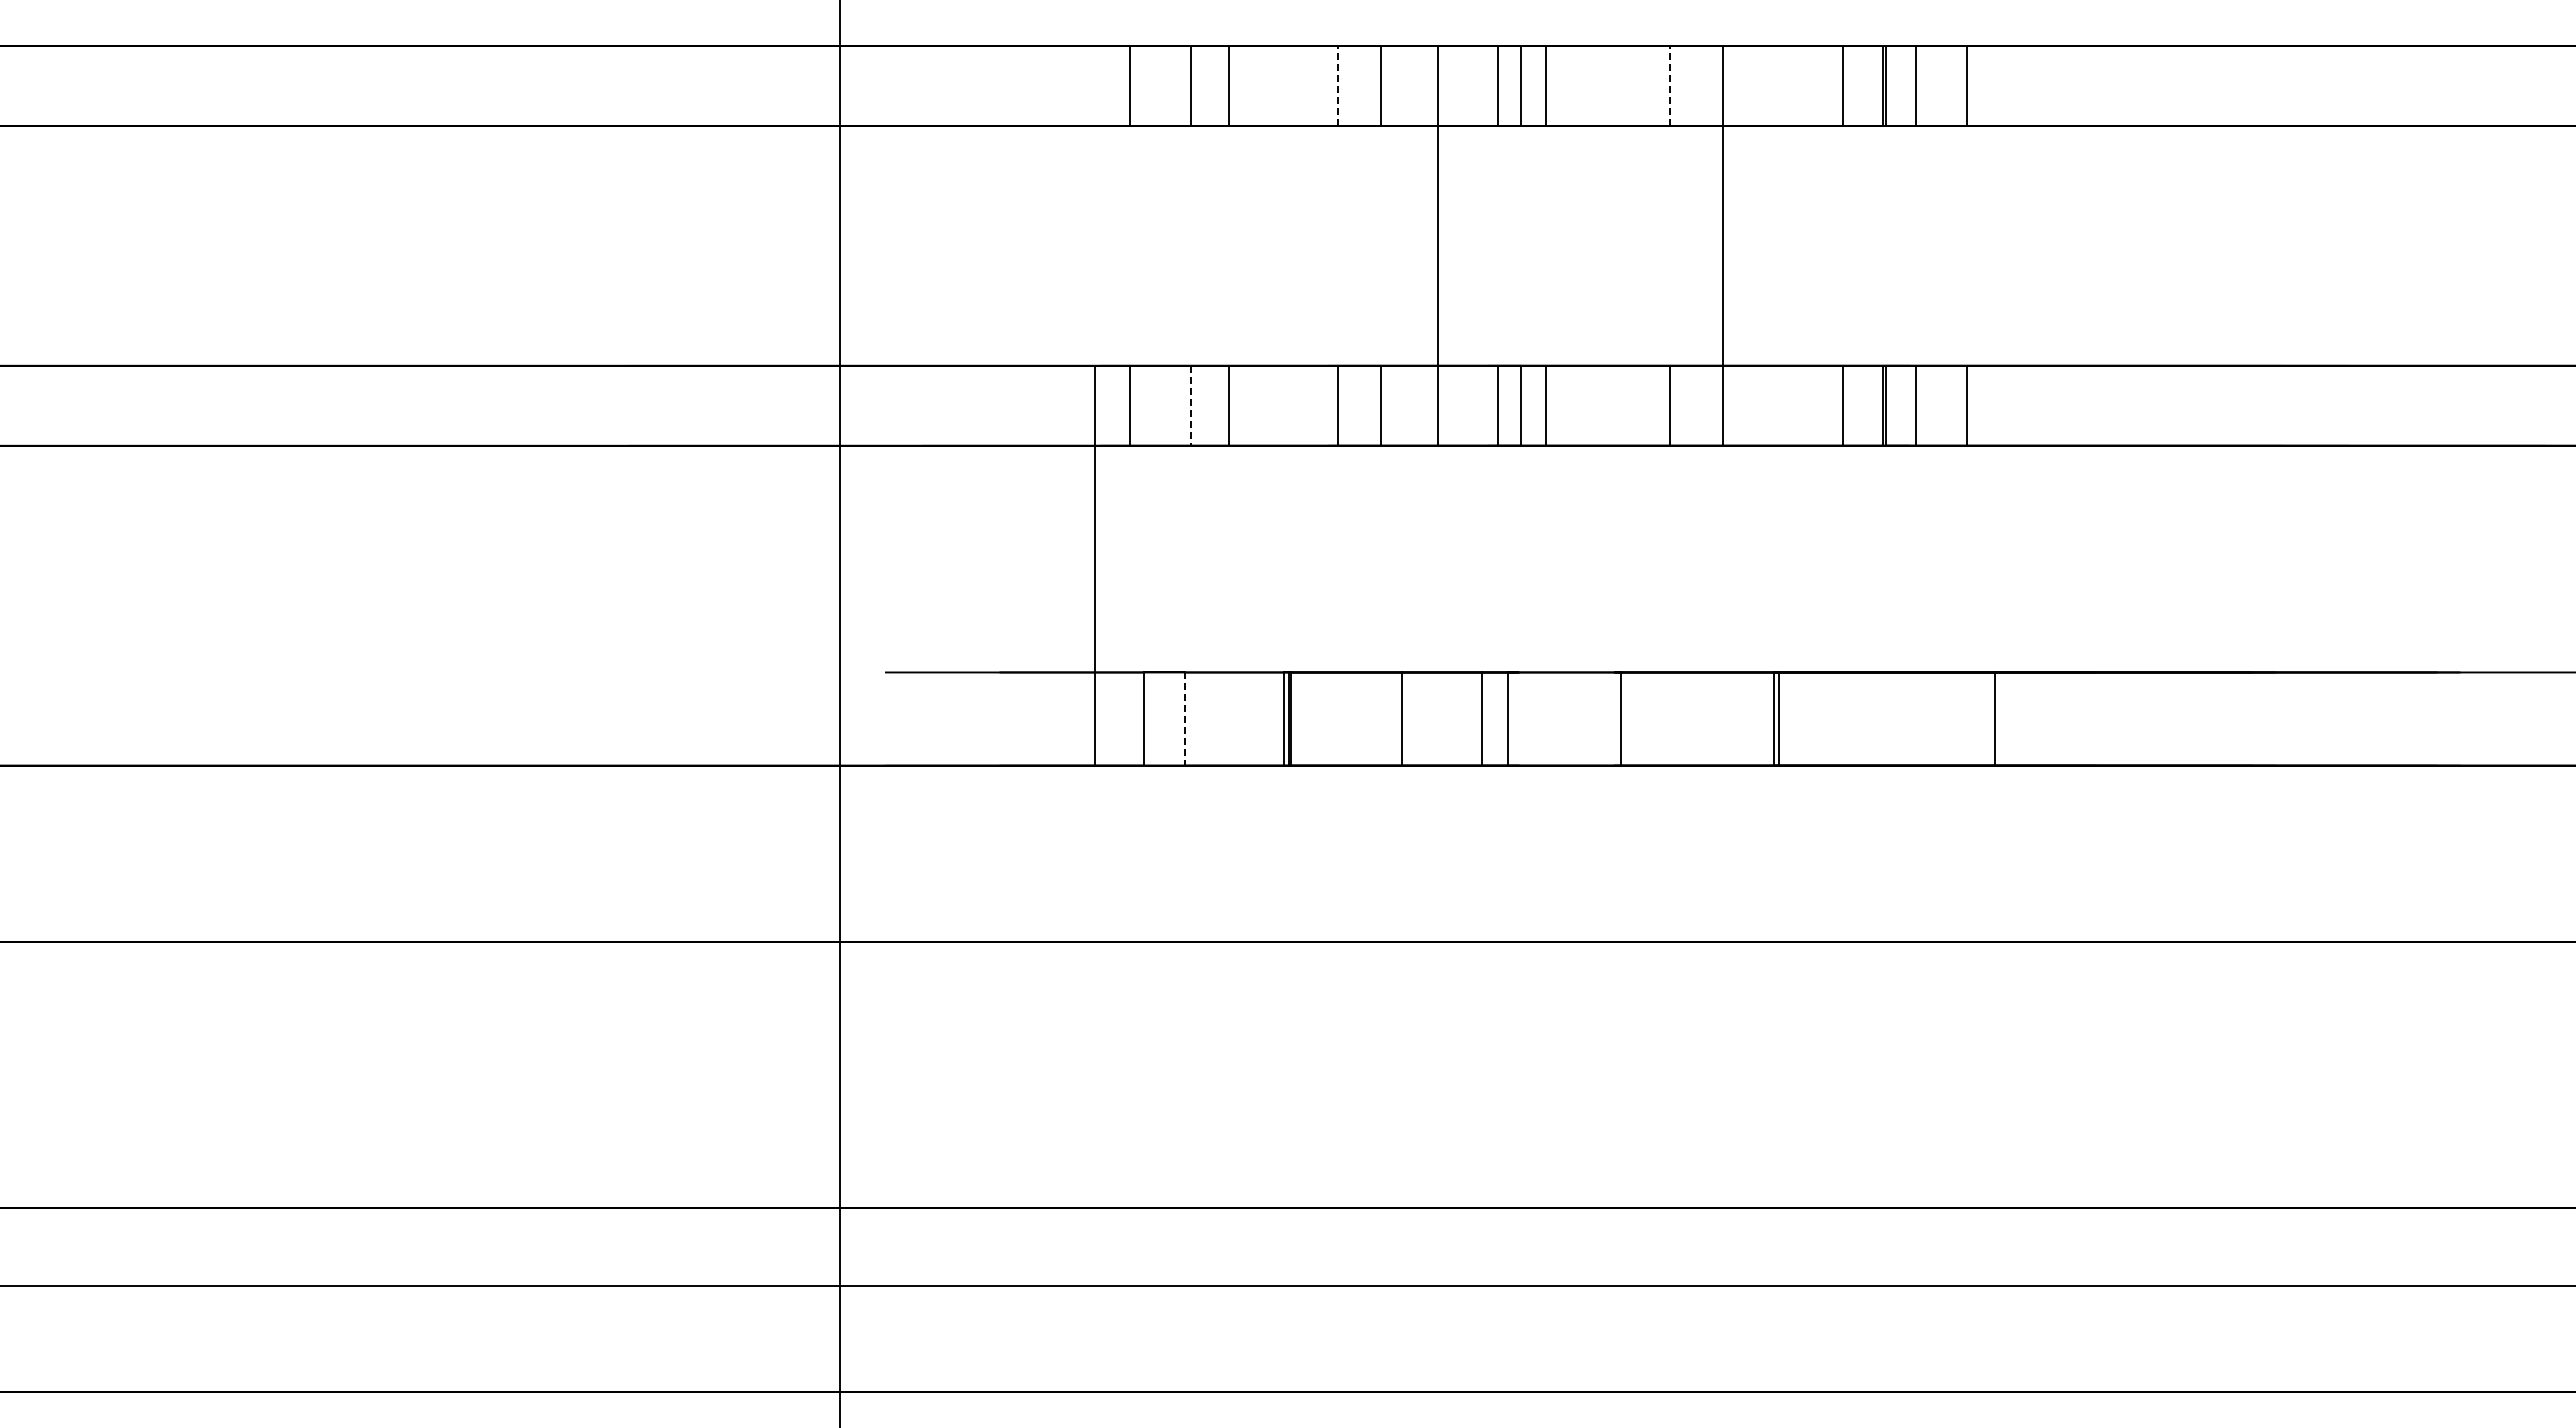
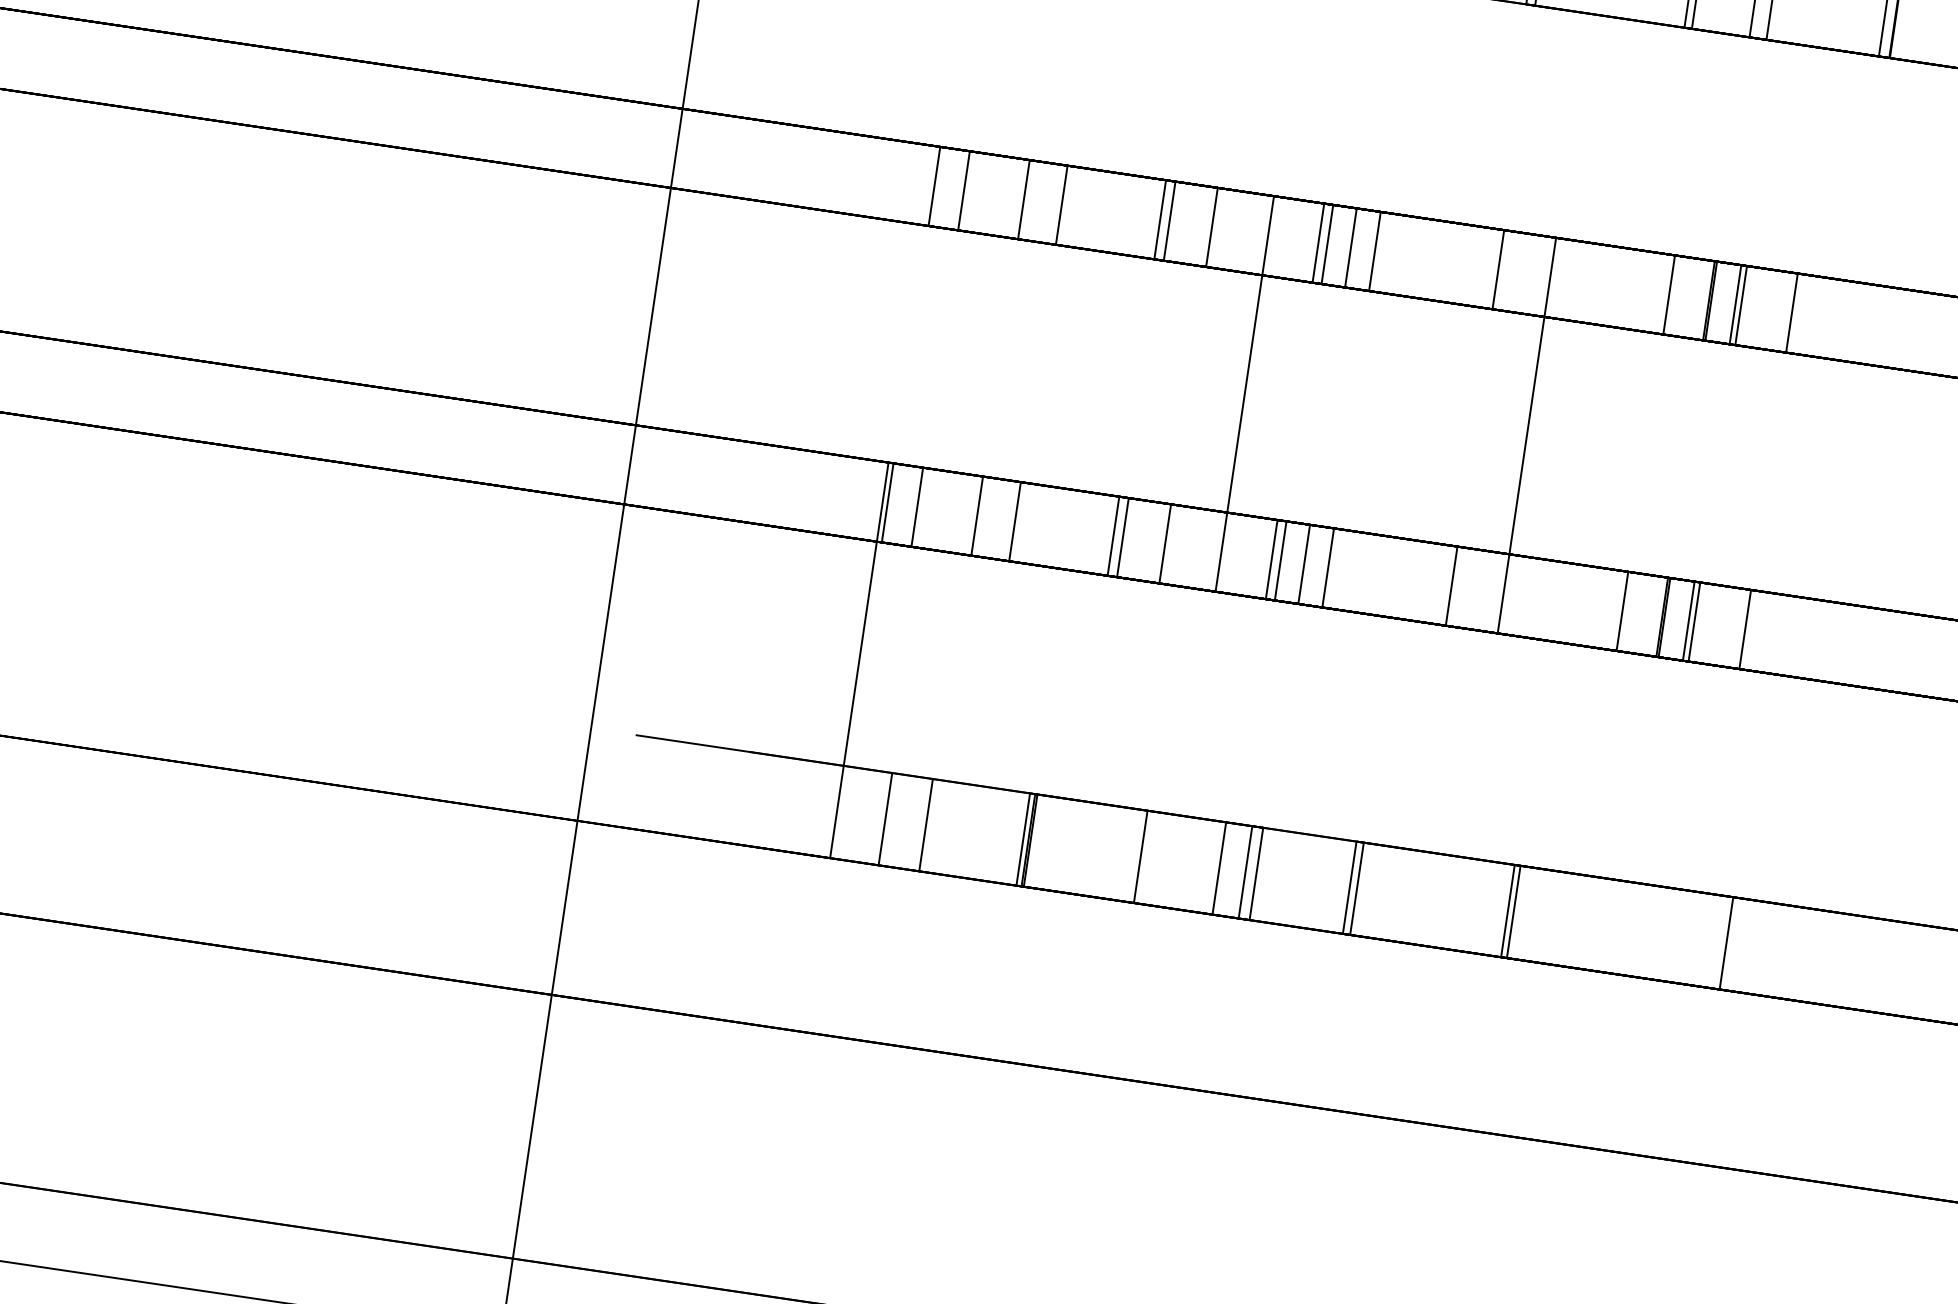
line: (1100, 86) -> (934, 186), added
line: (1328, 86) -> (1160, 220), added
line: (1338, 86) -> (1169, 221), dashed -> solid
line: (1488, 86) -> (1318, 243), added
line: (1670, 86) -> (1498, 270), dashed -> solid
line: (1910, 86) -> (1735, 305), added
line: (1100, 405) -> (887, 502), added
line: (1190, 405) -> (976, 515), dashed -> solid
line: (1328, 405) -> (1113, 535), added
line: (1488, 405) -> (1271, 559), added
line: (1910, 405) -> (1689, 620), added
line: (1519, 718) -> (1256, 873), added
line: (1613, 718) -> (1349, 887), added
line: (1185, 719) -> (926, 825), dashed -> solid

